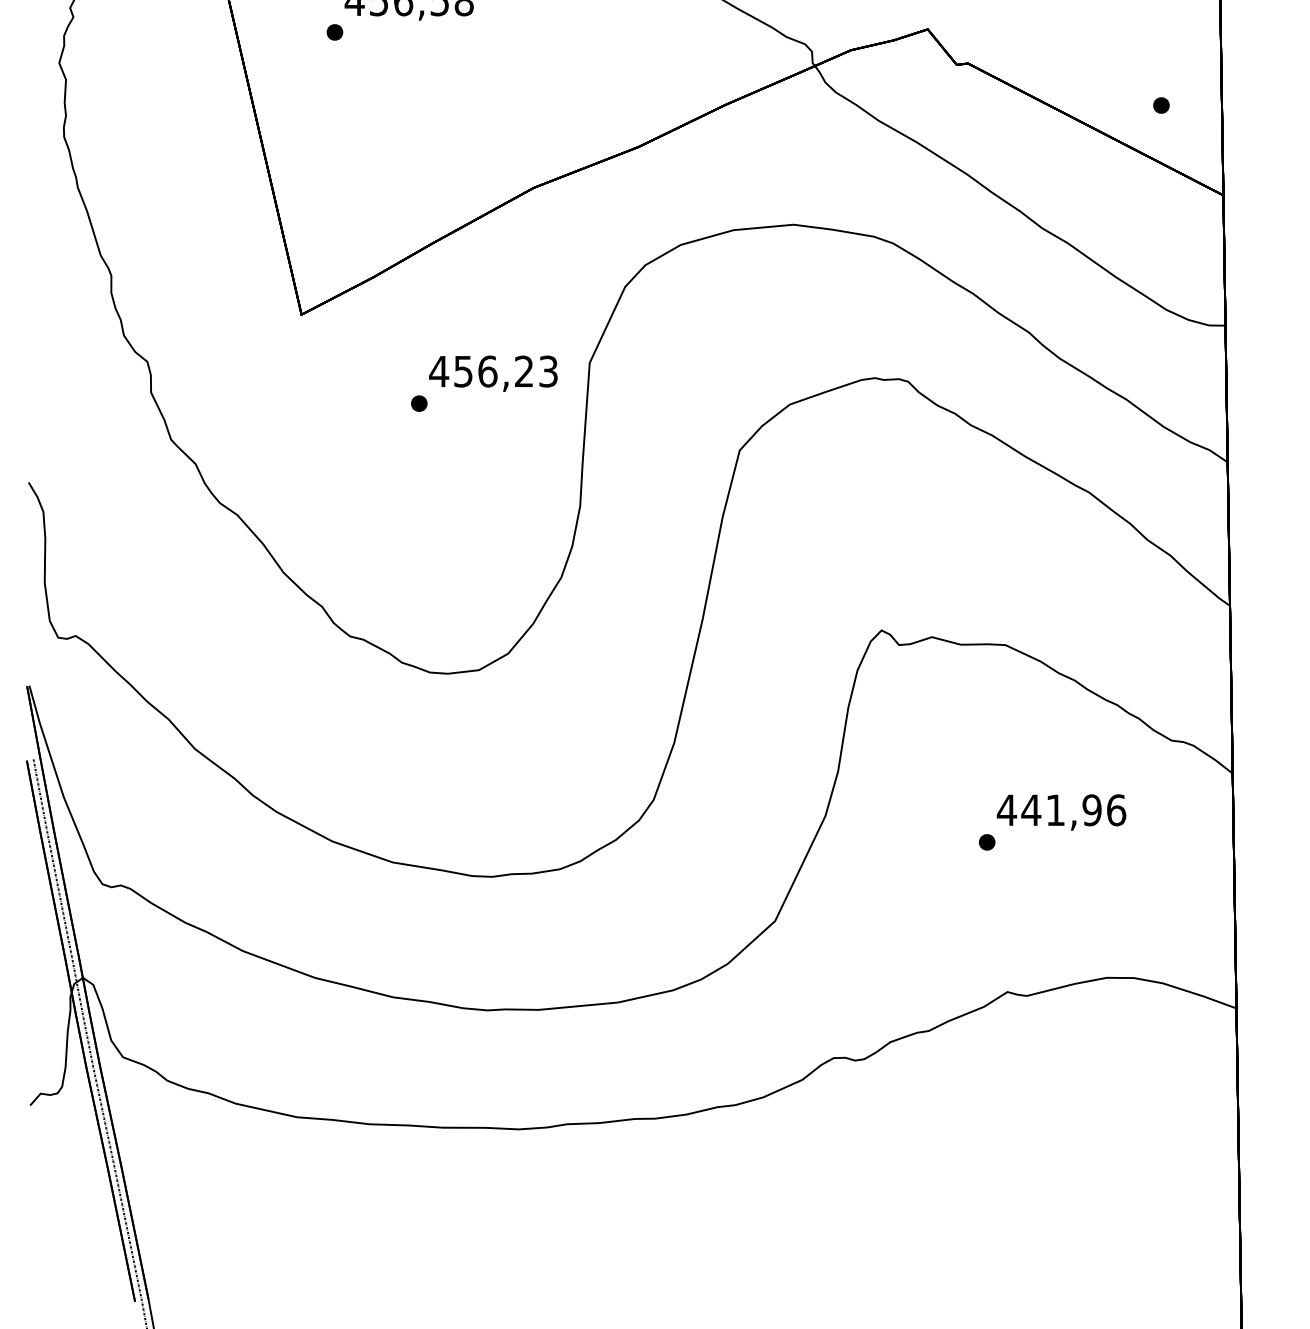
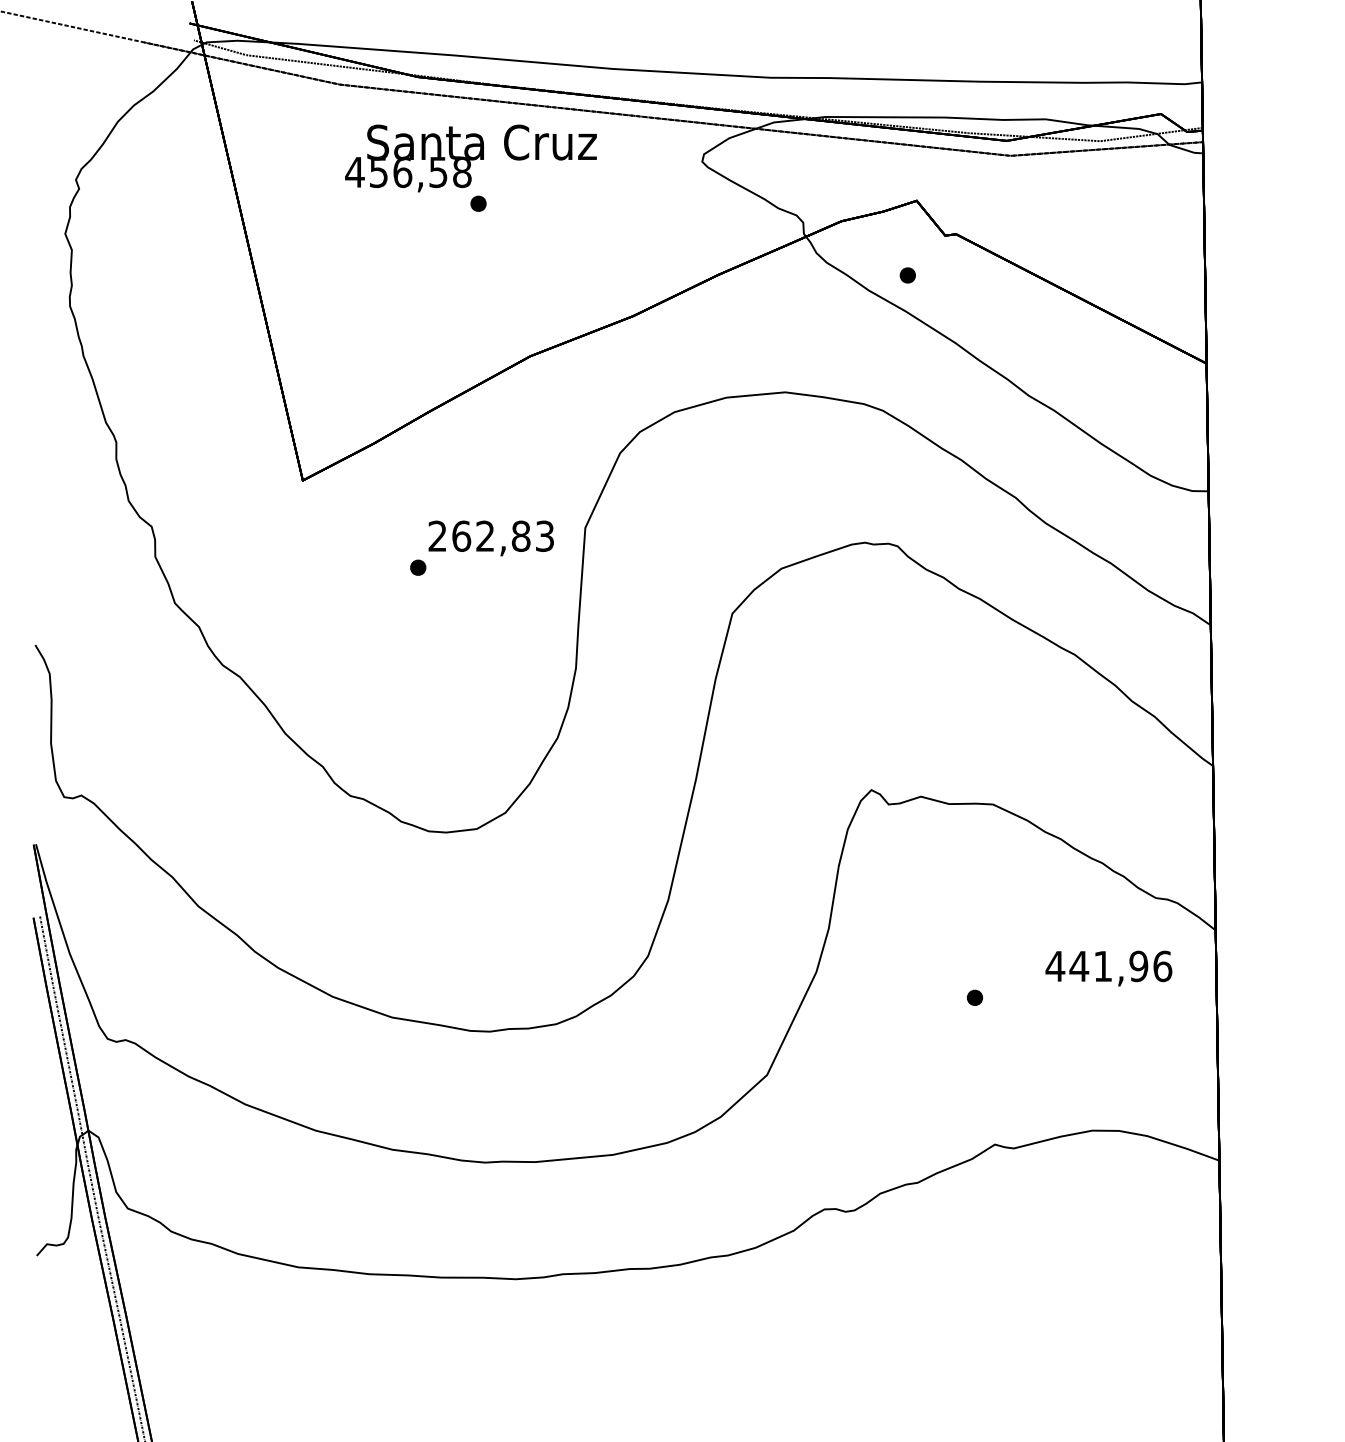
part: (334, 32) -> (478, 203), moved
part: (1161, 105) -> (907, 275), moved
text: (480, 370) -> (478, 535), 456,23 -> 262,83
text: (1061, 812) -> (1108, 968), moved

